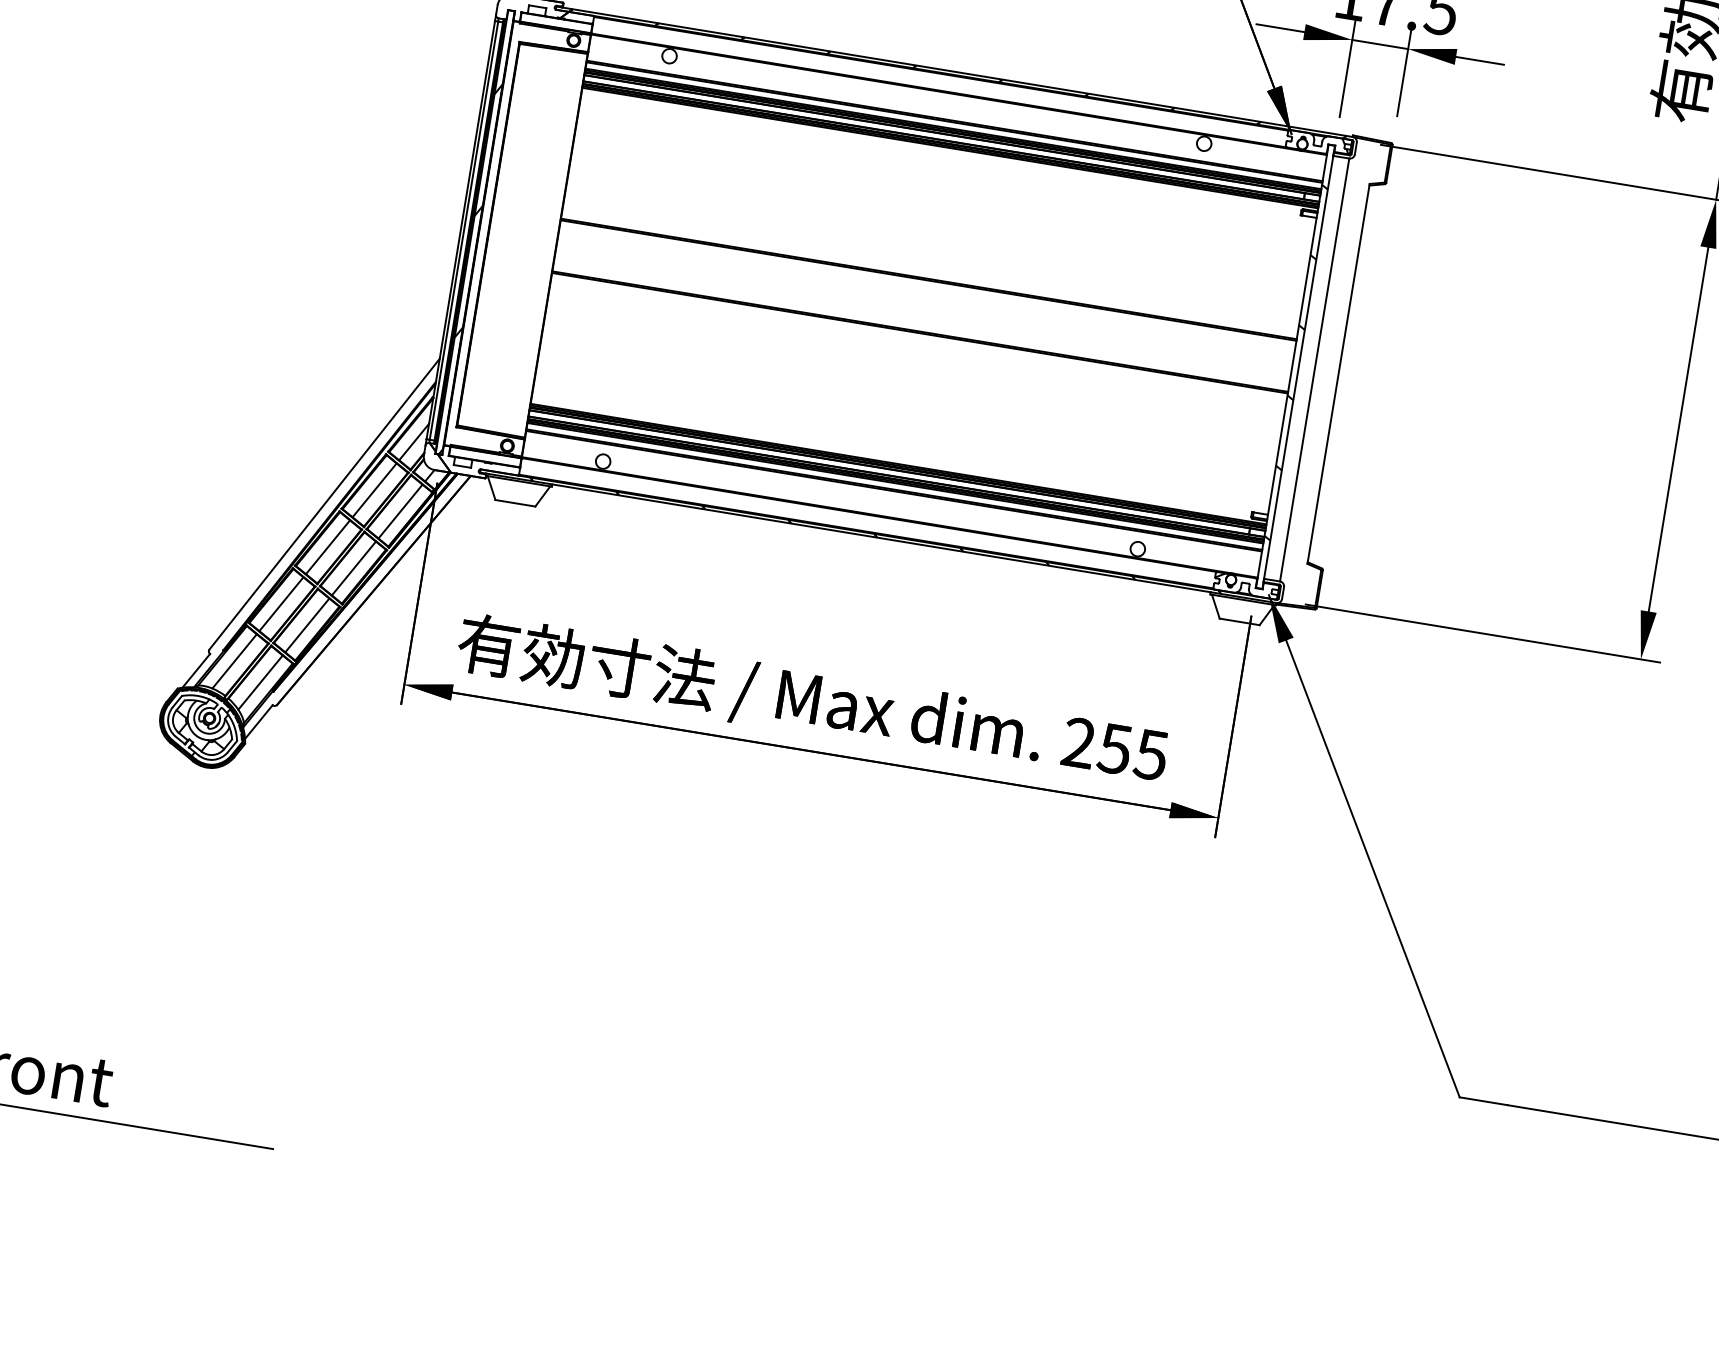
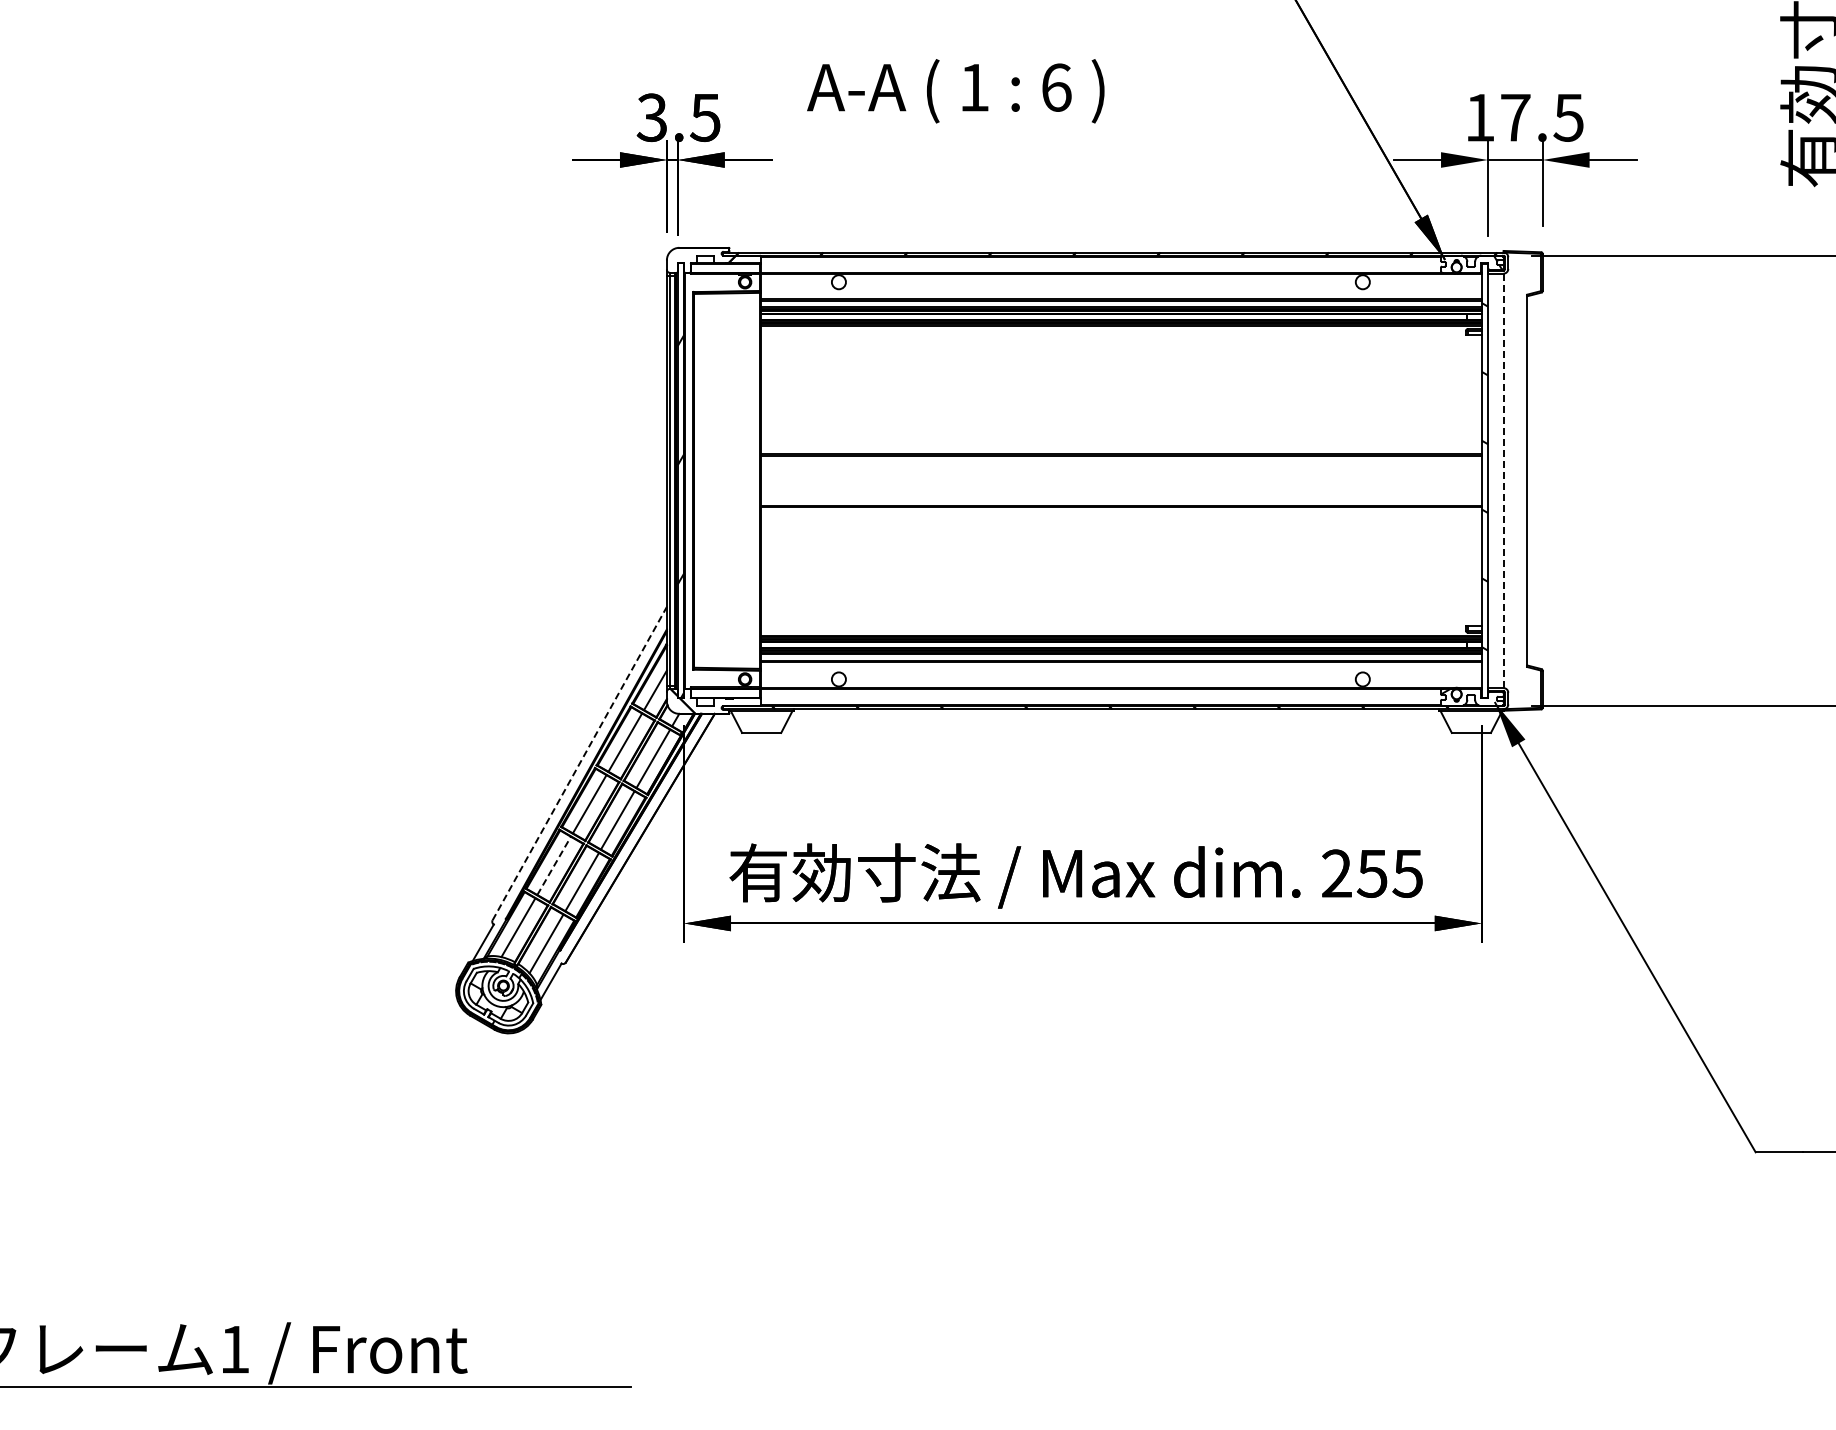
line: (1314, 369) -> (1503, 480), solid -> dashed
line: (325, 504) -> (580, 763), solid -> dashed
line: (281, 603) -> (554, 865), solid -> dashed

